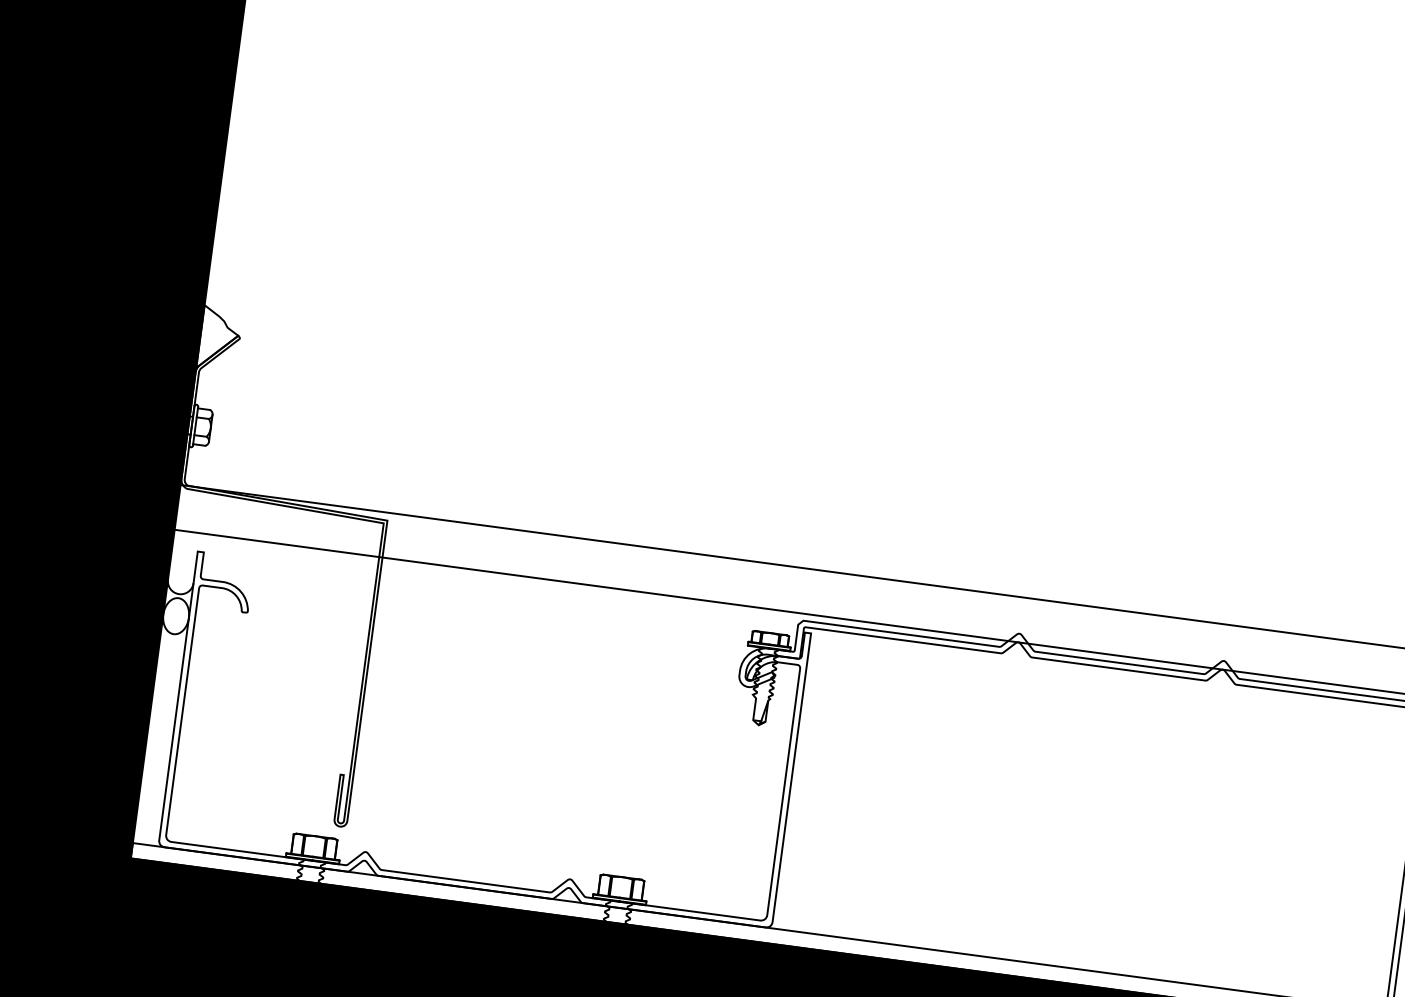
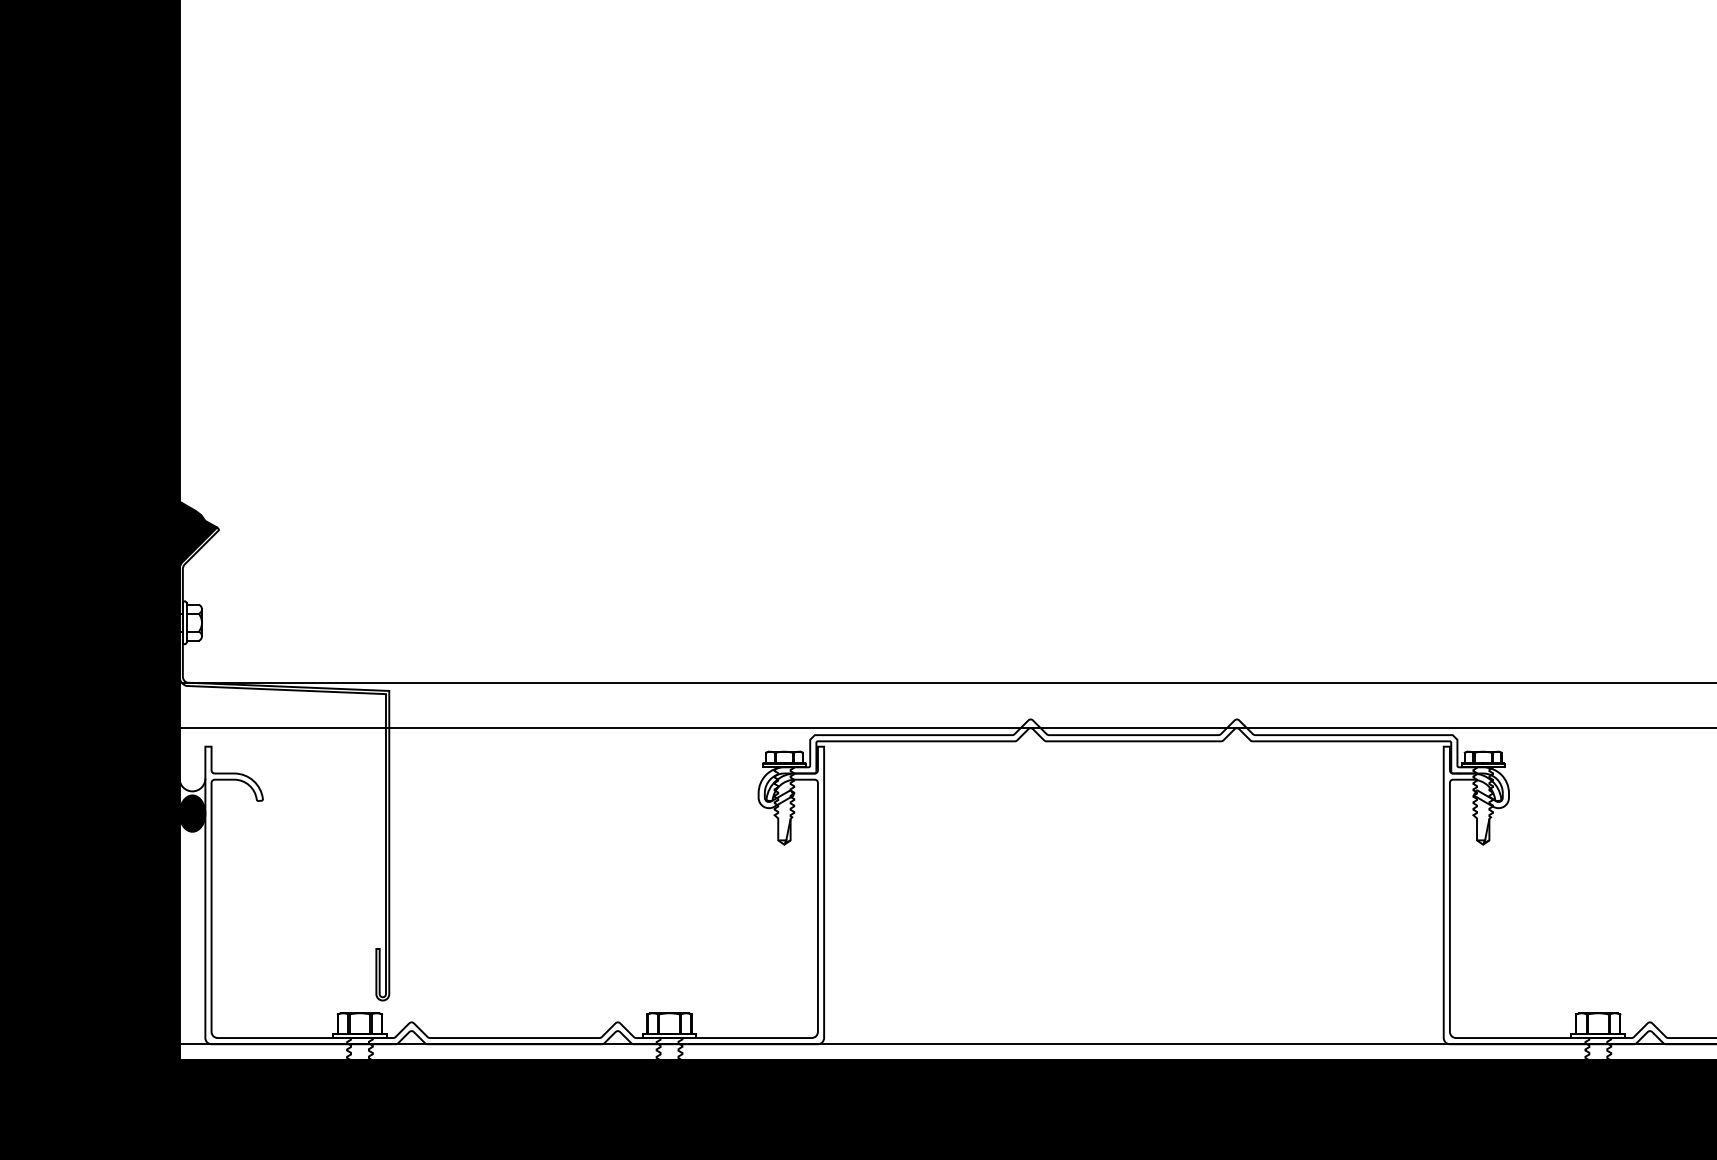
fill: (219, 340) -> (198, 534), added
fill: (176, 616) -> (192, 813), added

